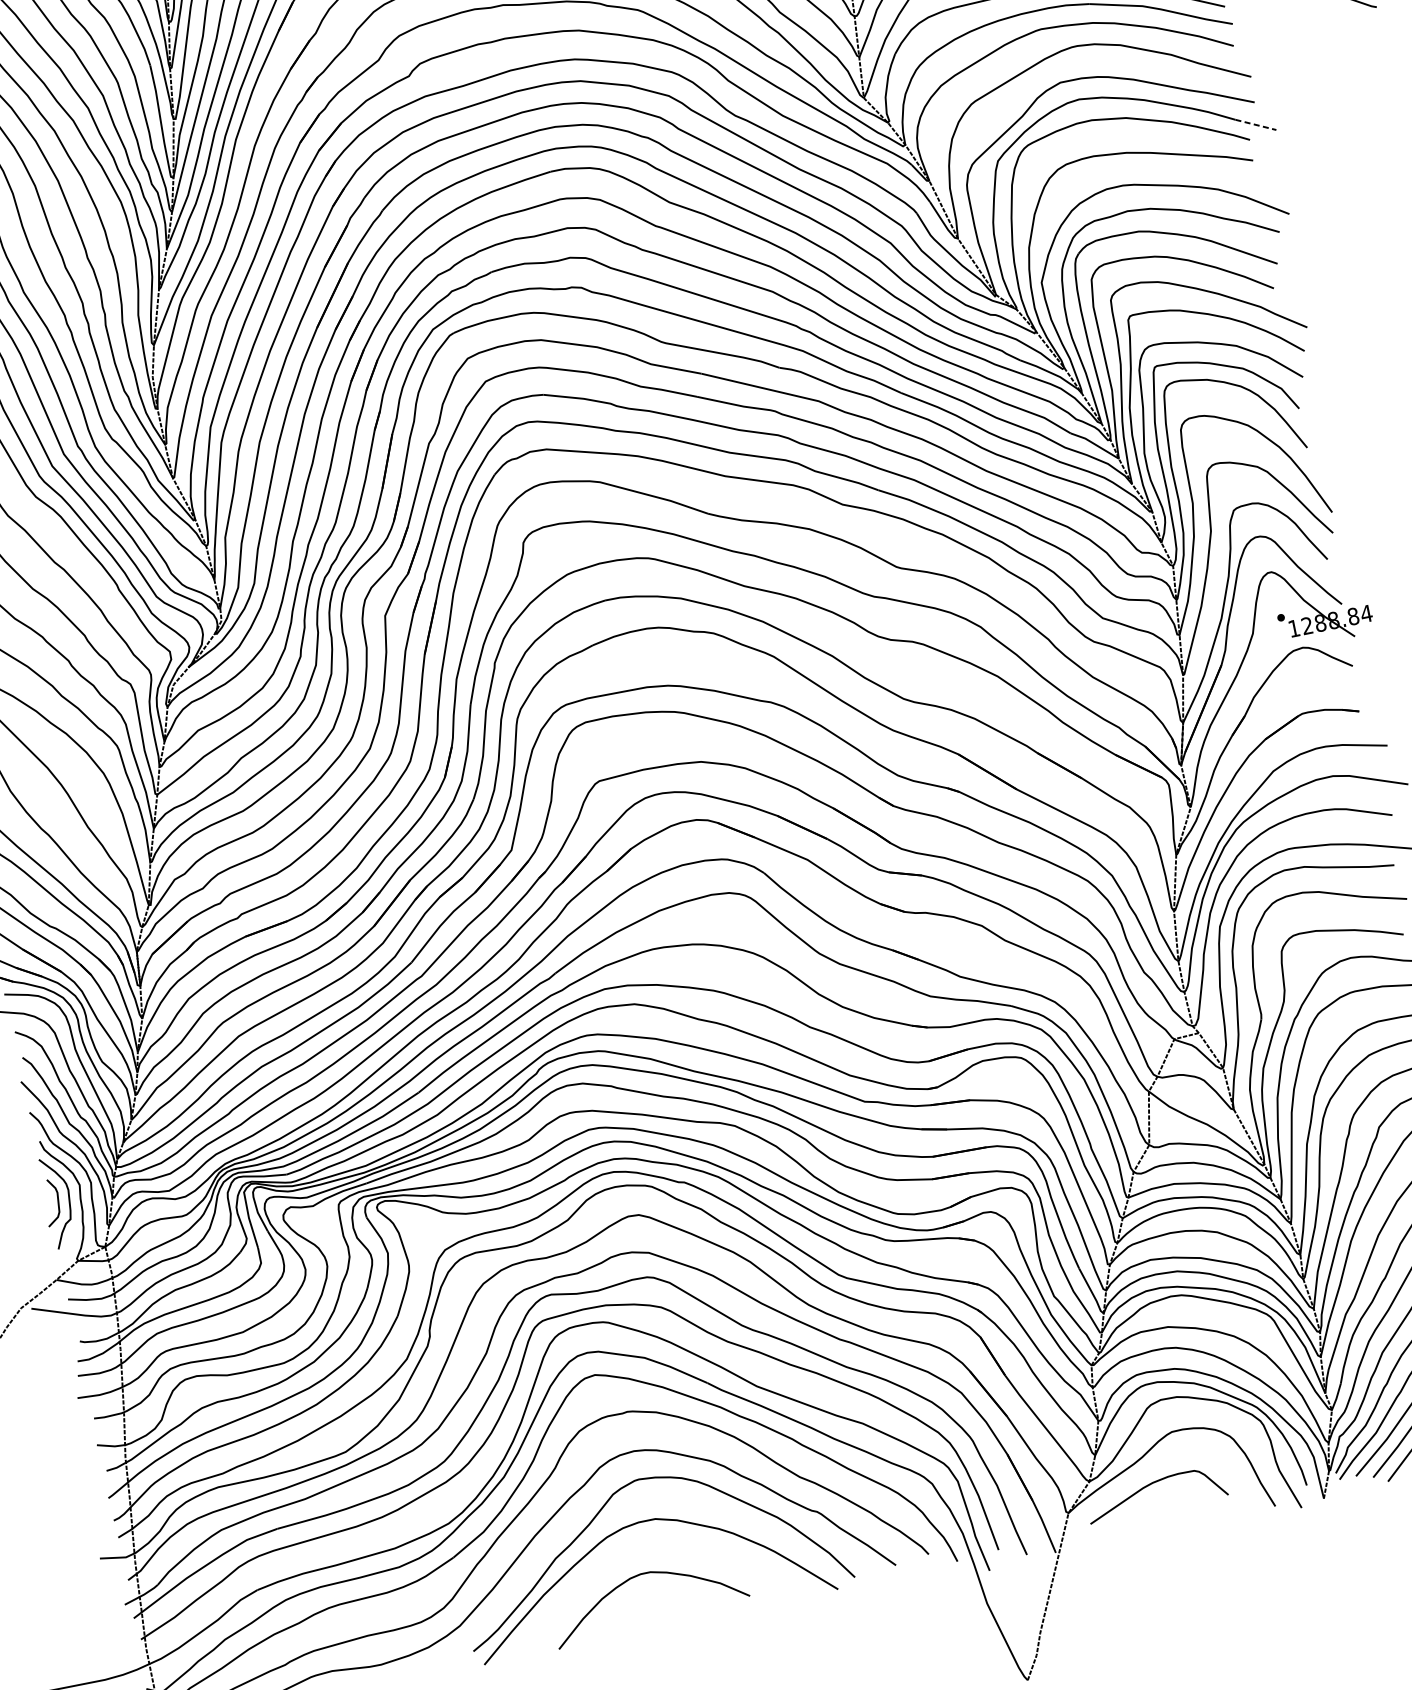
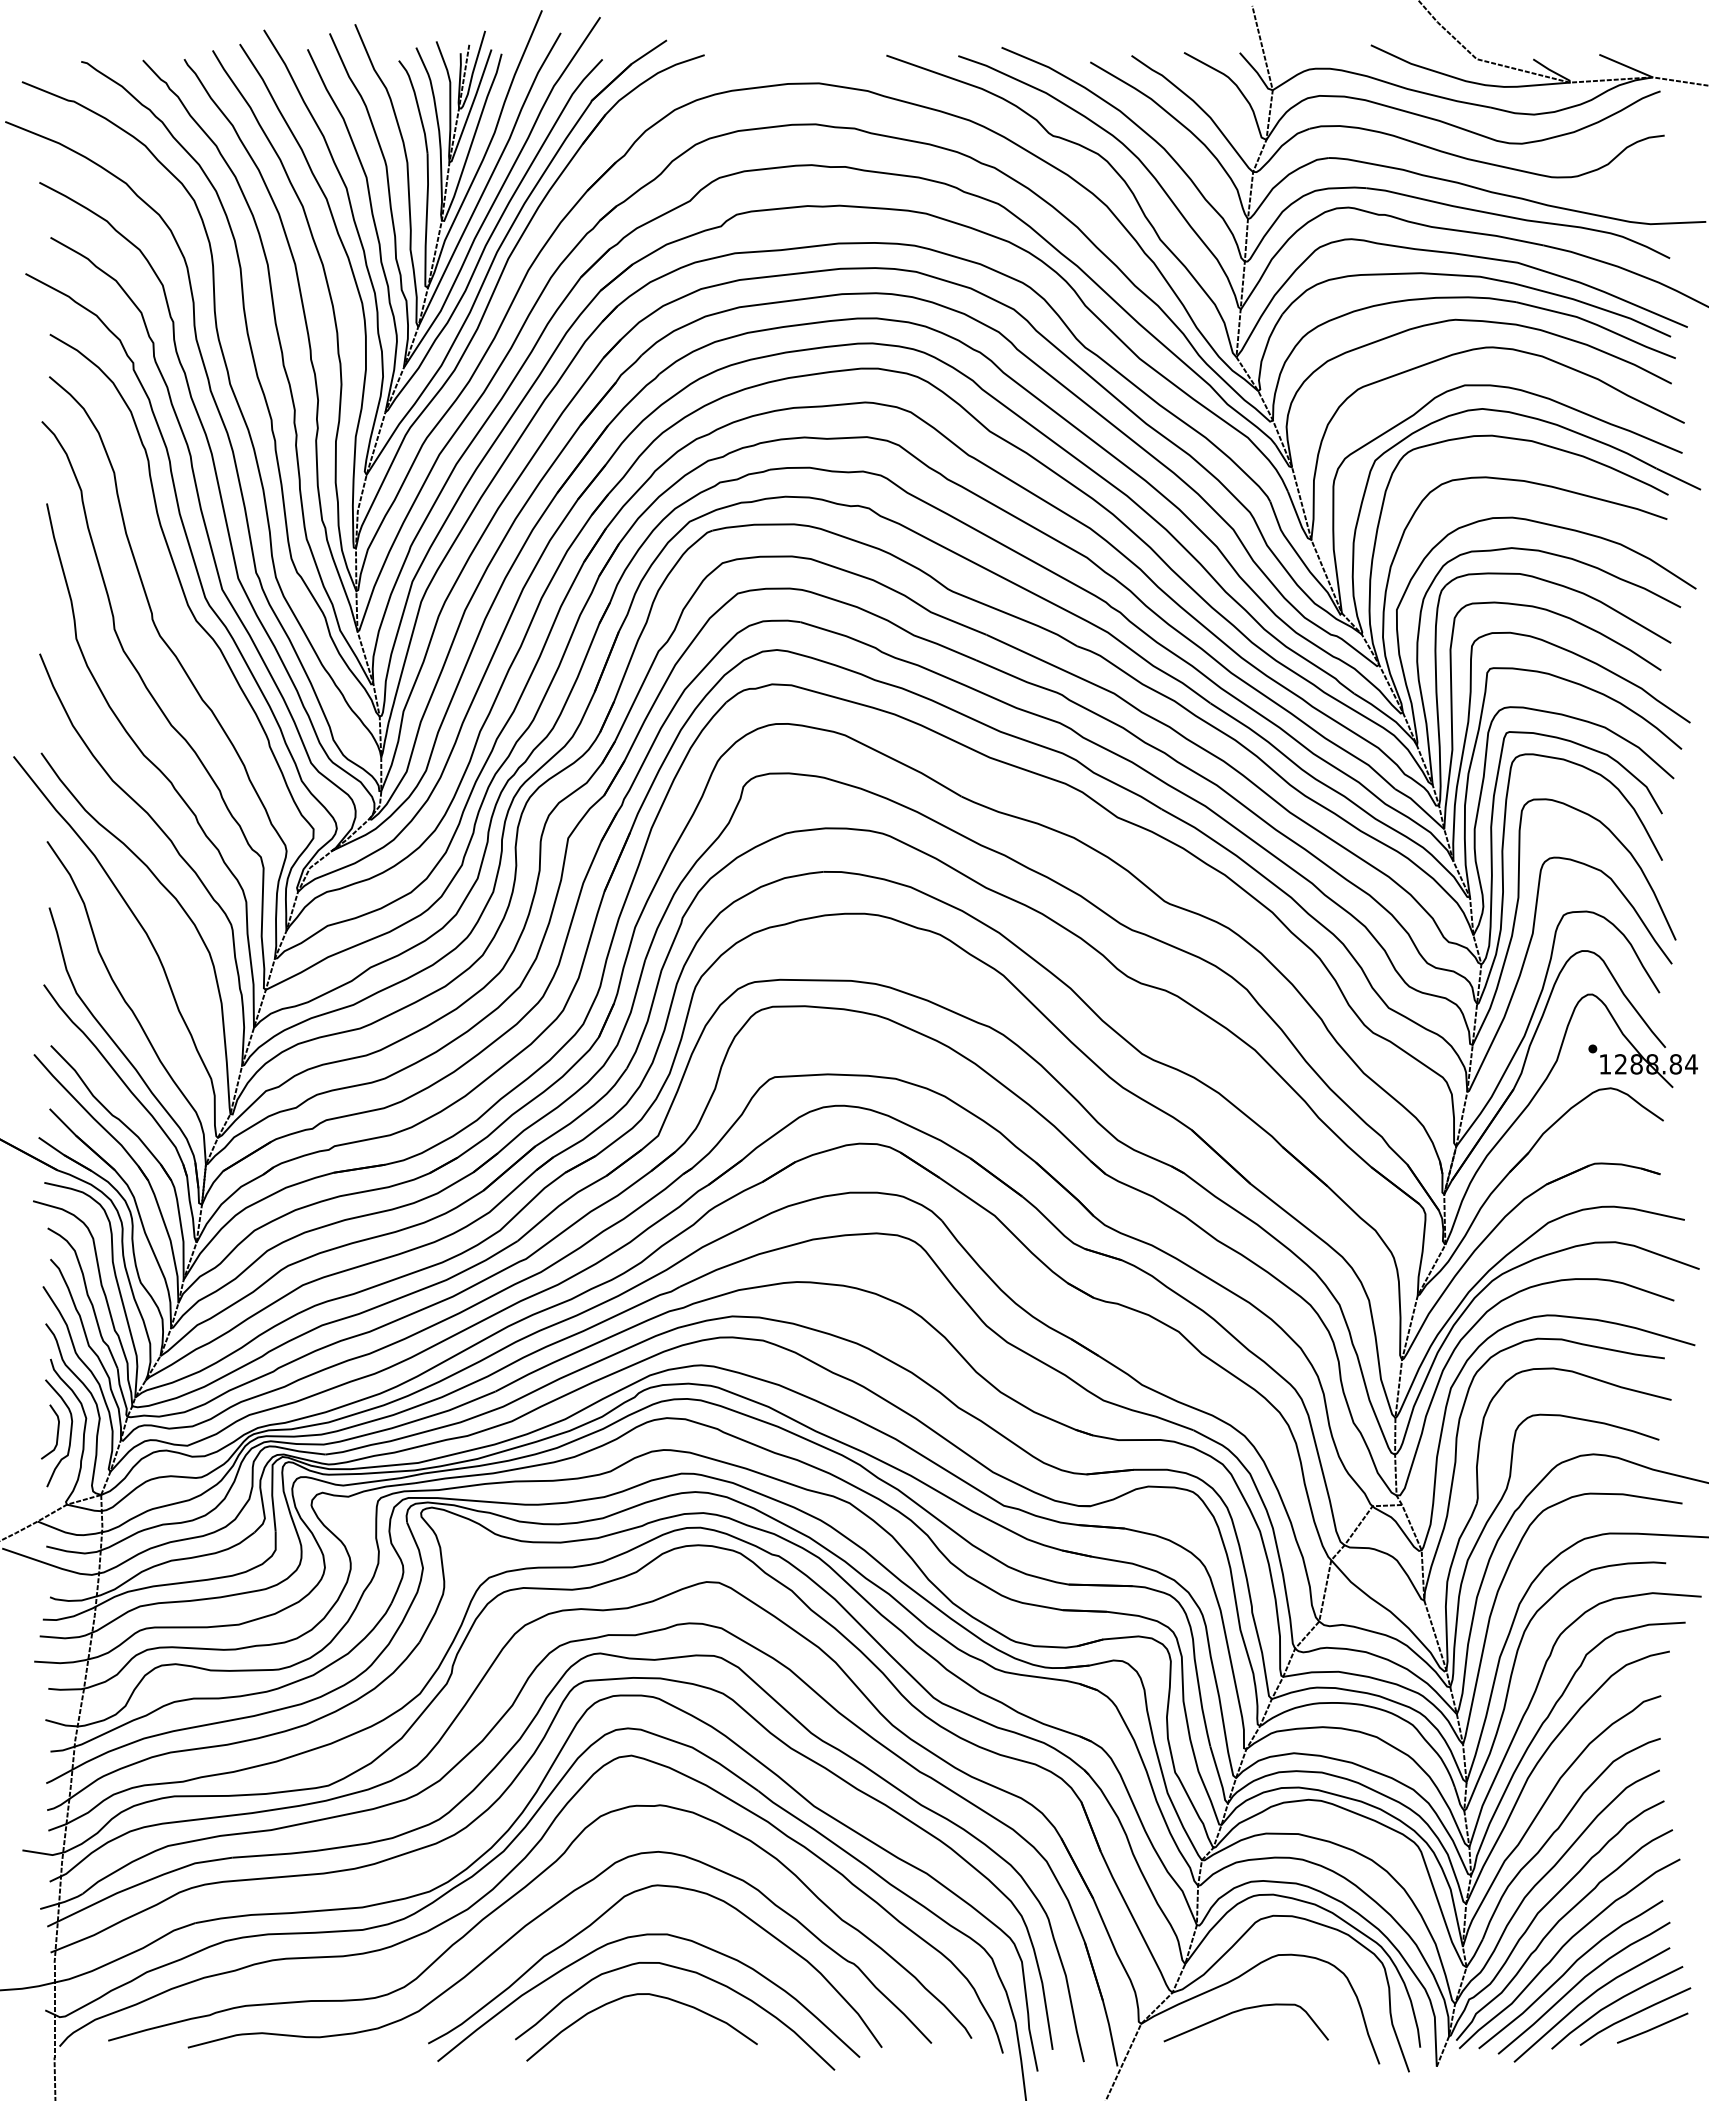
line: (1255, 125) -> (1678, 479), dashed -> solid
curve: (681, 1546) -> (690, 1972), added

